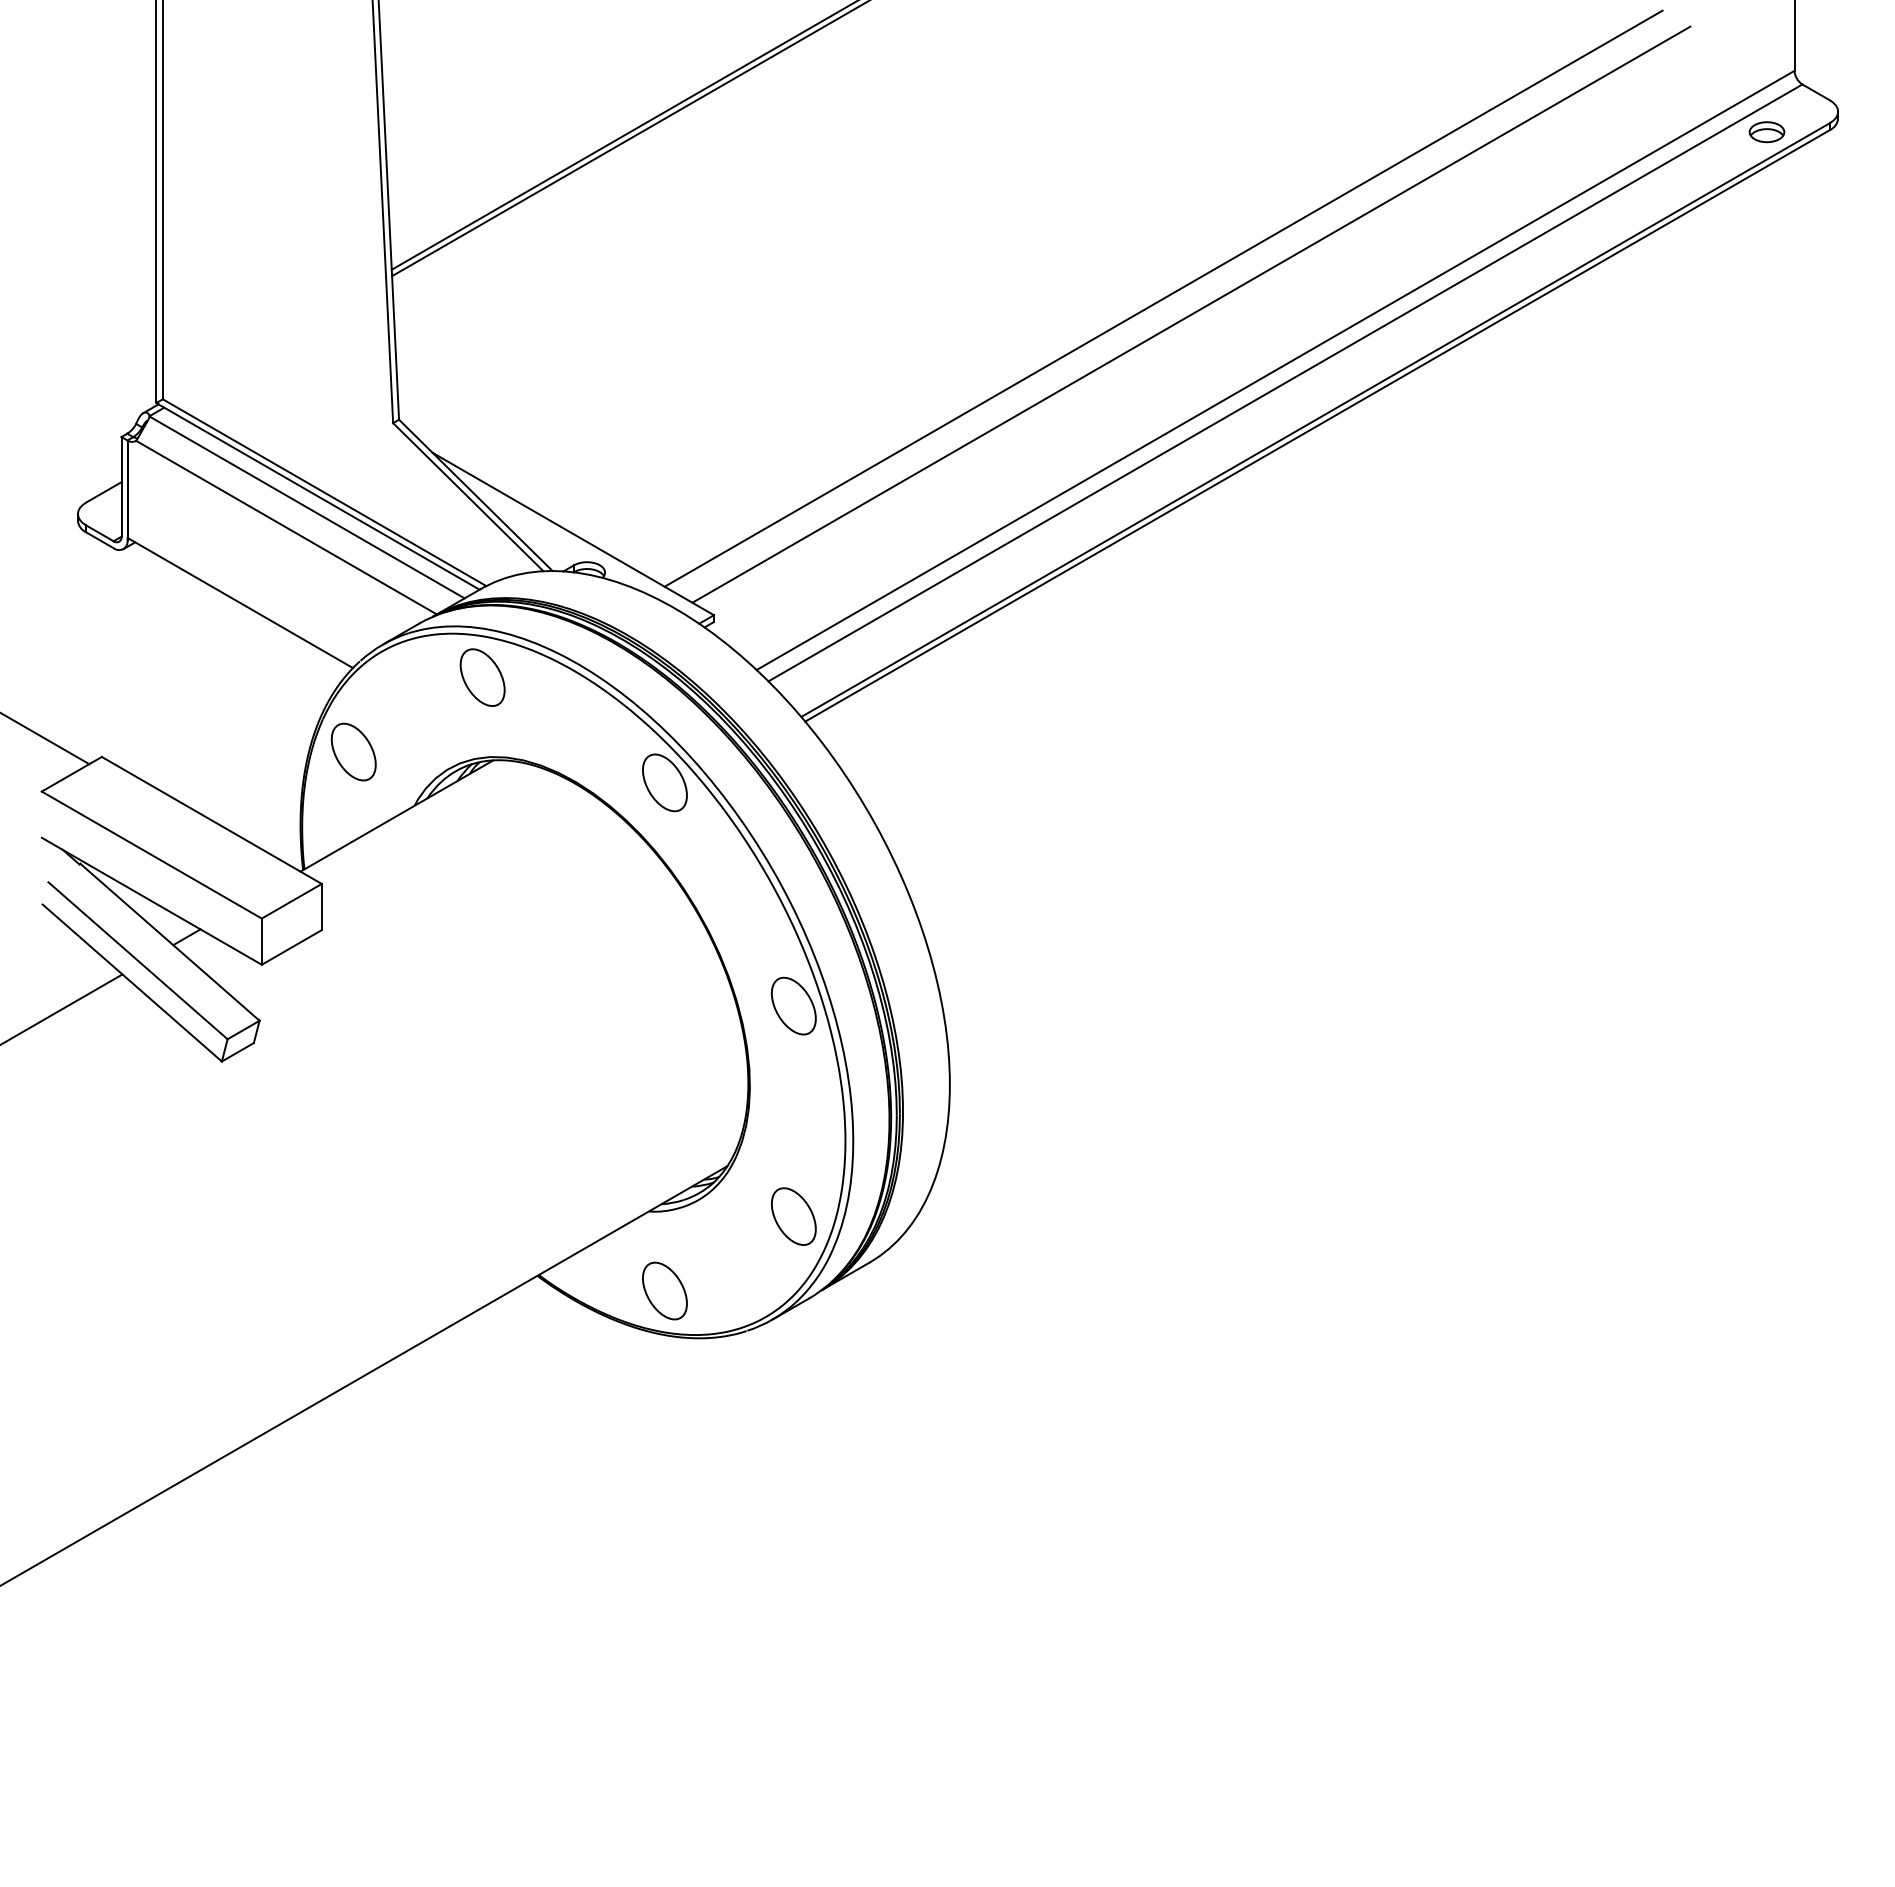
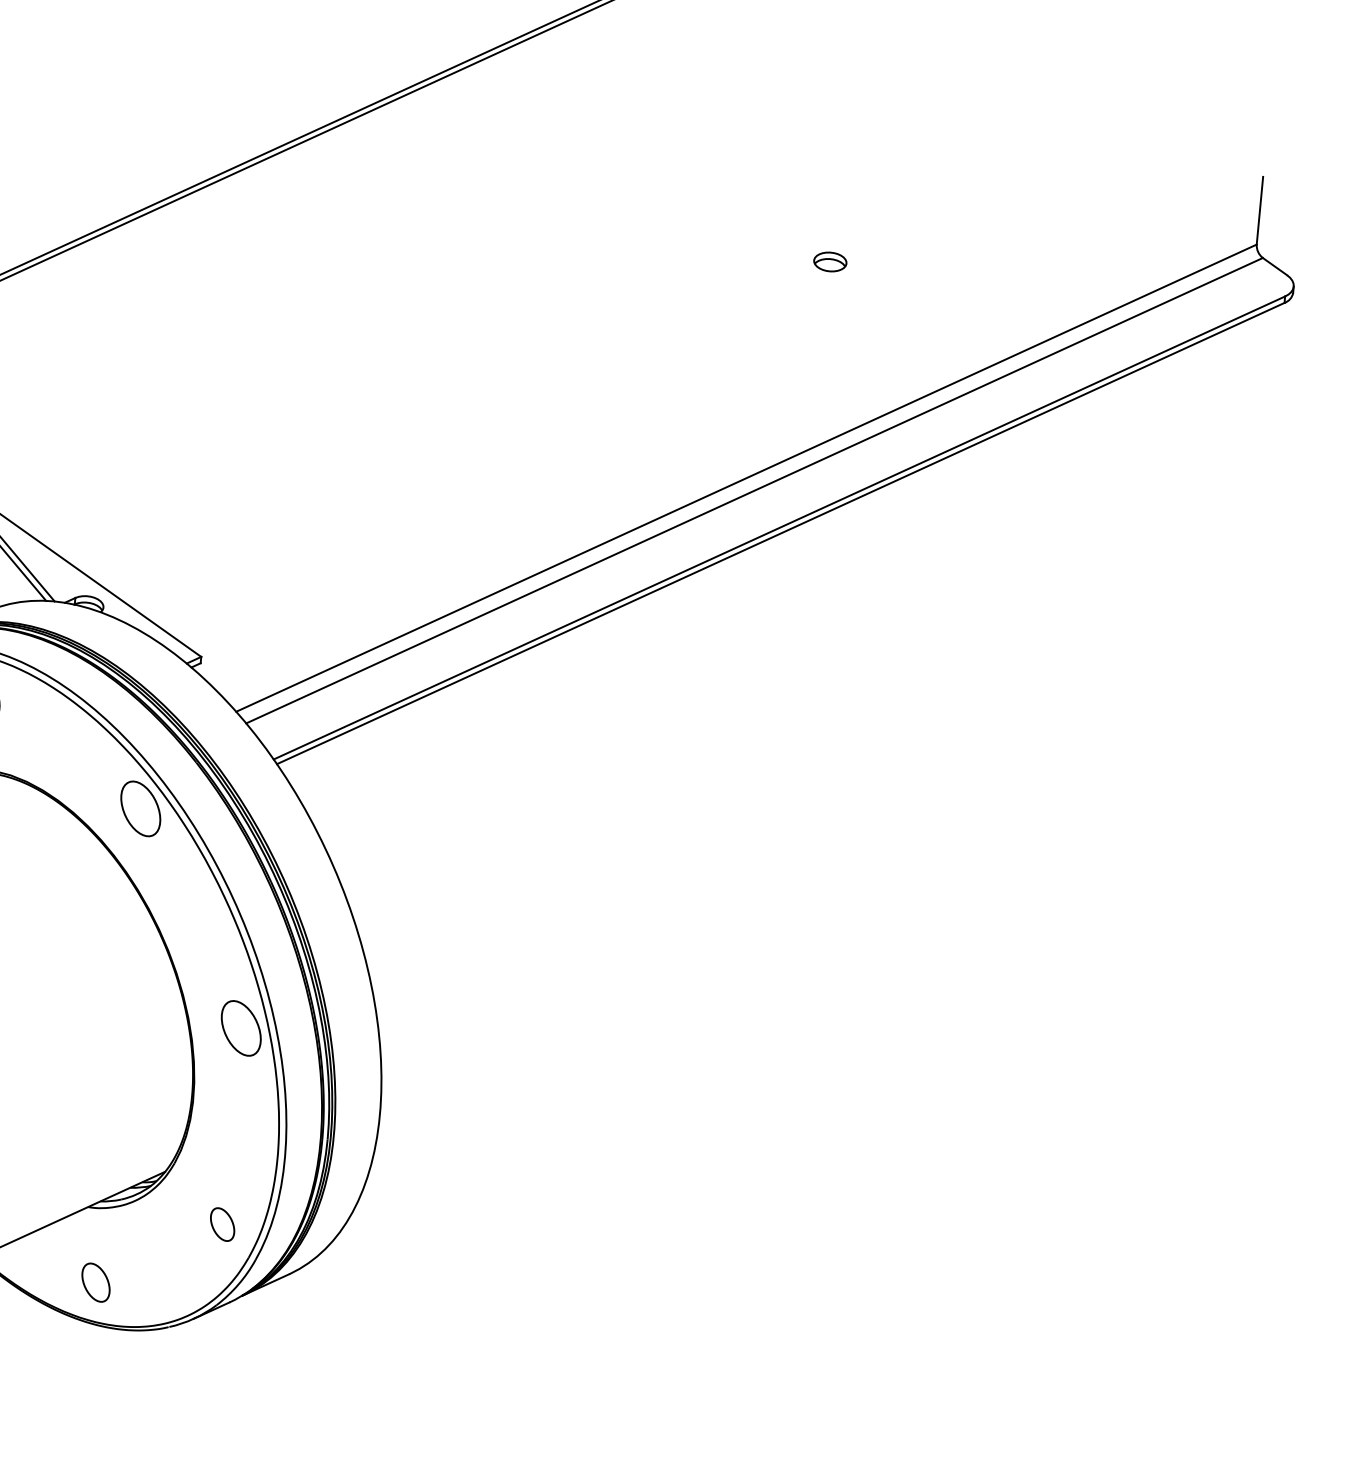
part: (1766, 132) -> (829, 262), moved
line: (1163, 298) -> (648, 401), removed
line: (1191, 314) -> (672, 418), removed
part: (793, 1216) -> (222, 1224), size x0.6
part: (664, 1290) -> (95, 1282), size x0.7

